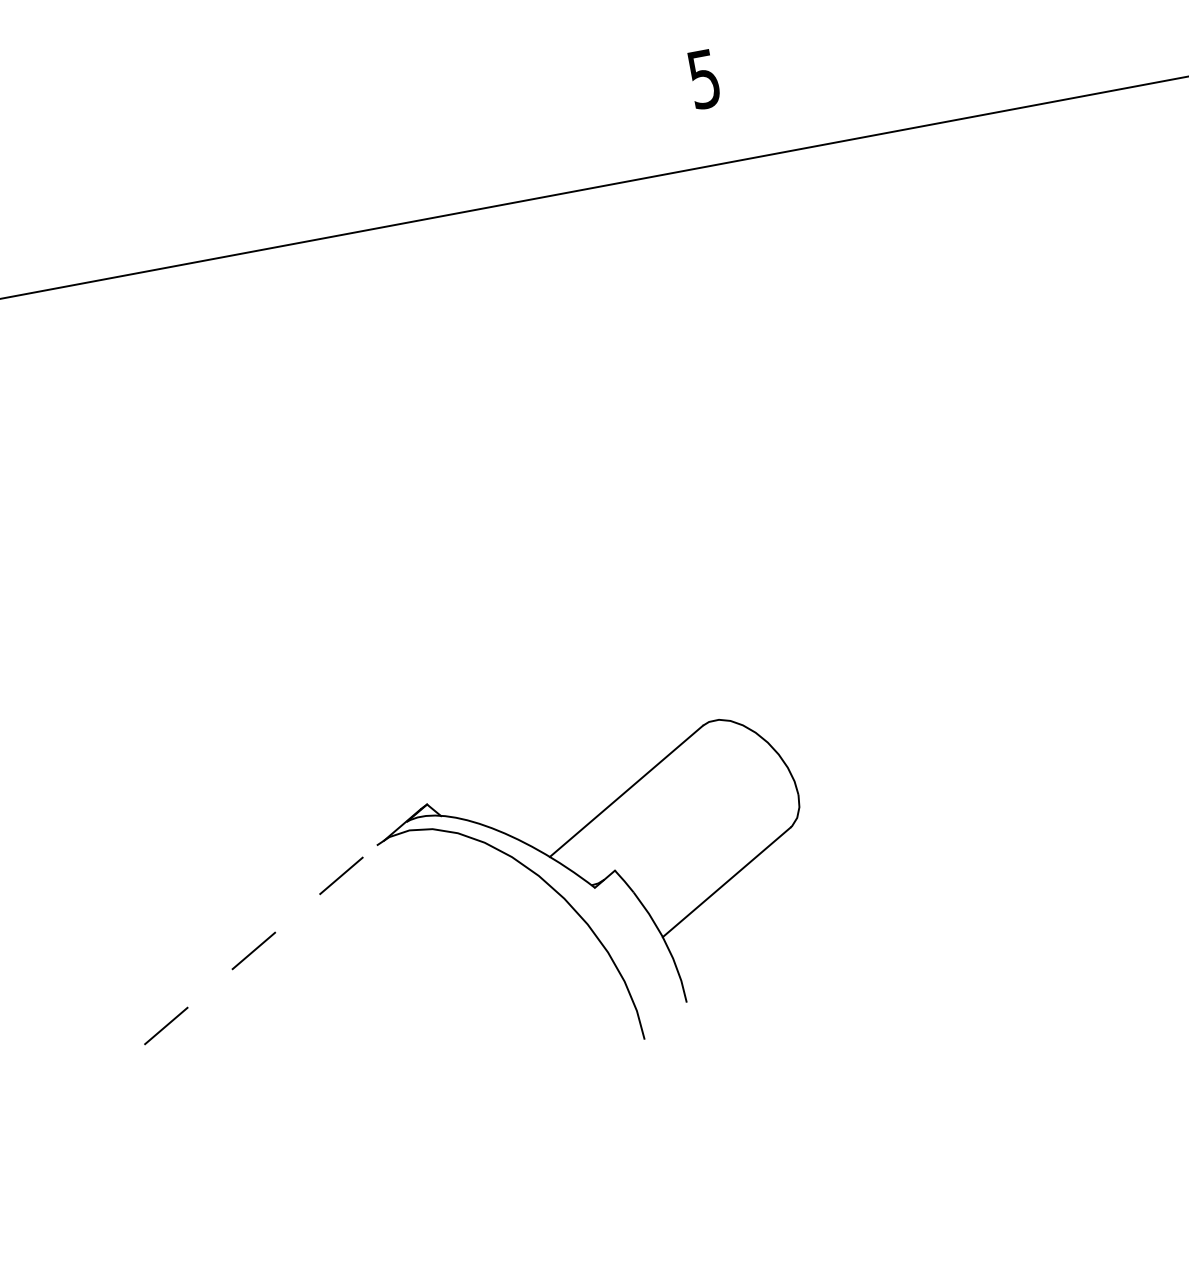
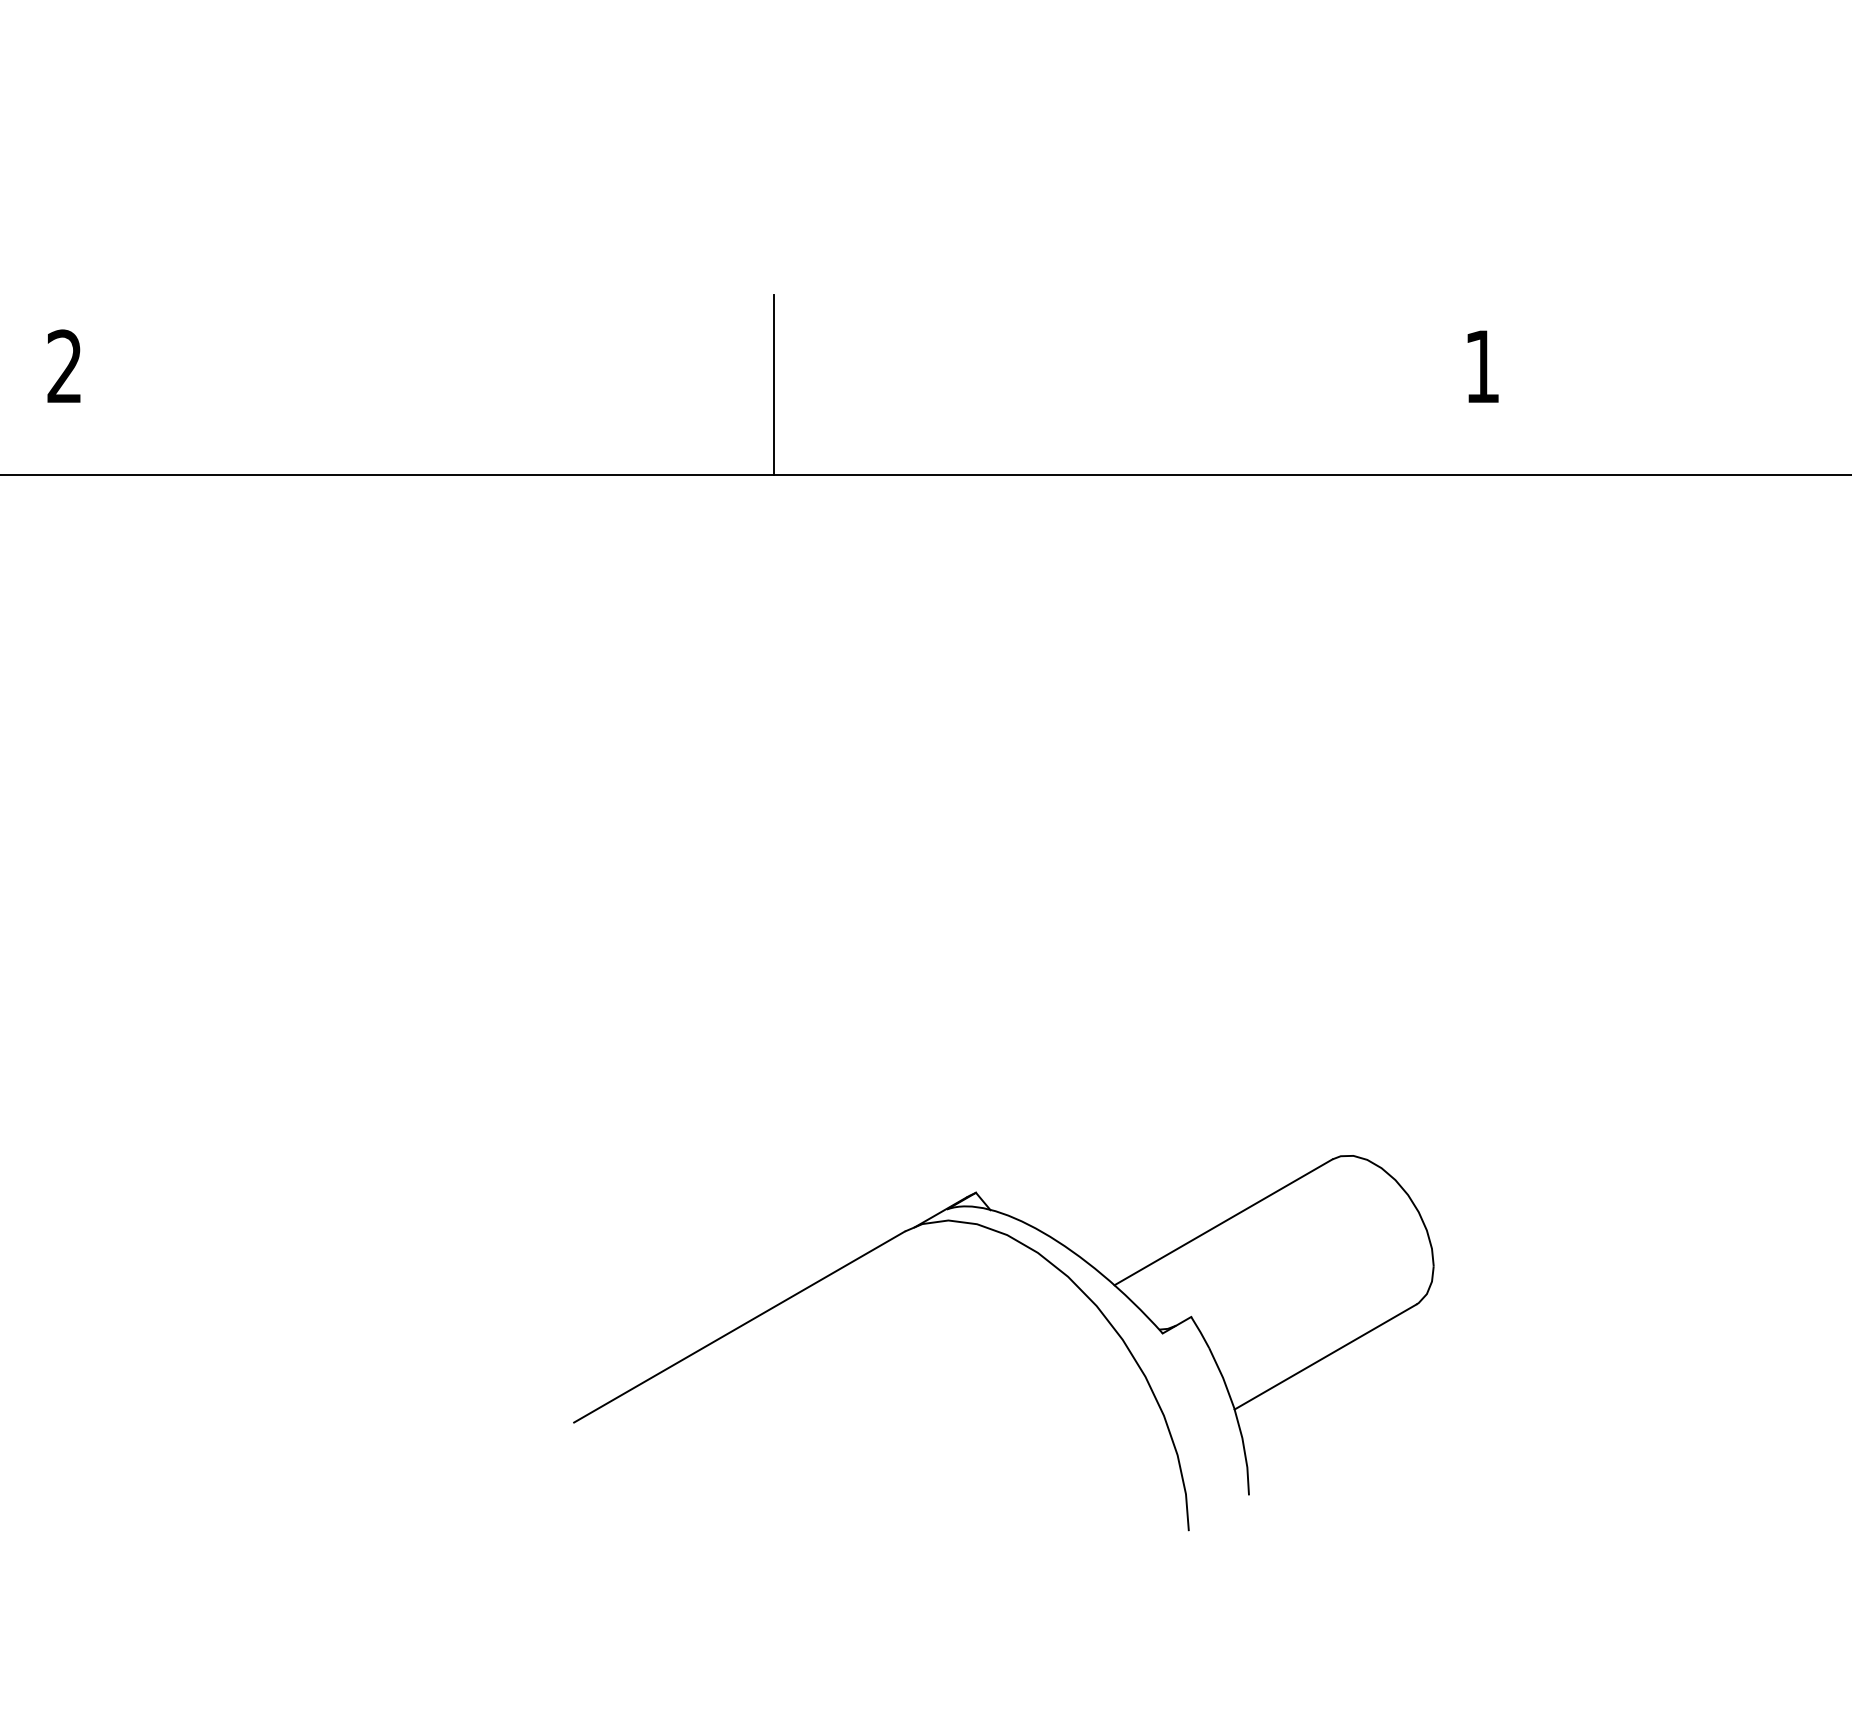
text: (703, 79) -> (1481, 366), 5 -> 1
line: (148, 197) -> (773, 384), added
line: (260, 944) -> (739, 1326), dashed -> solid

